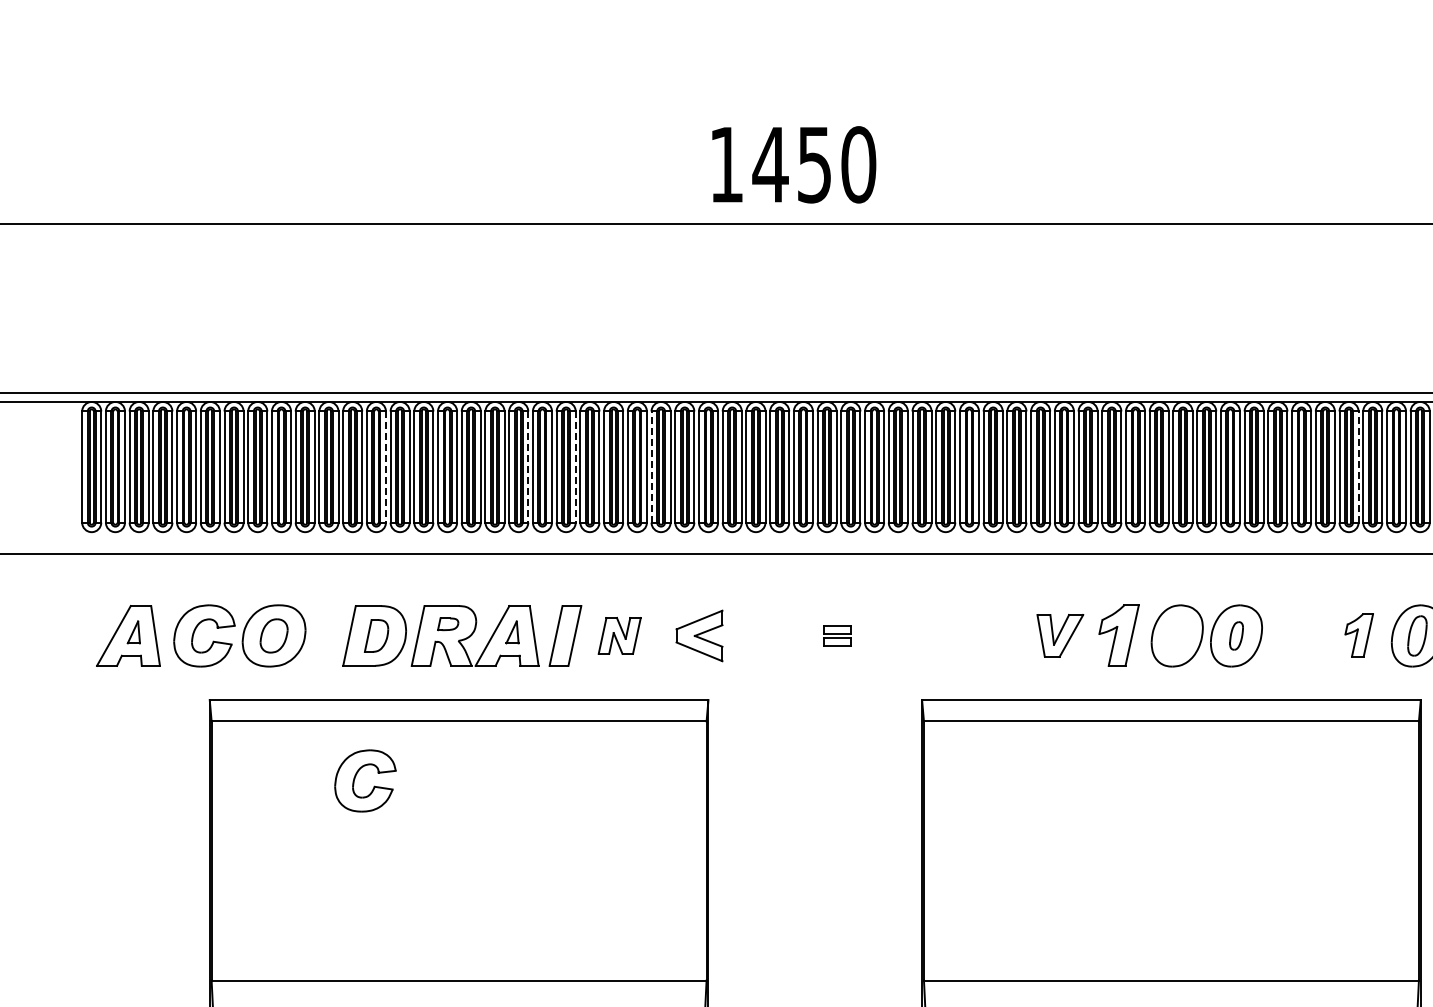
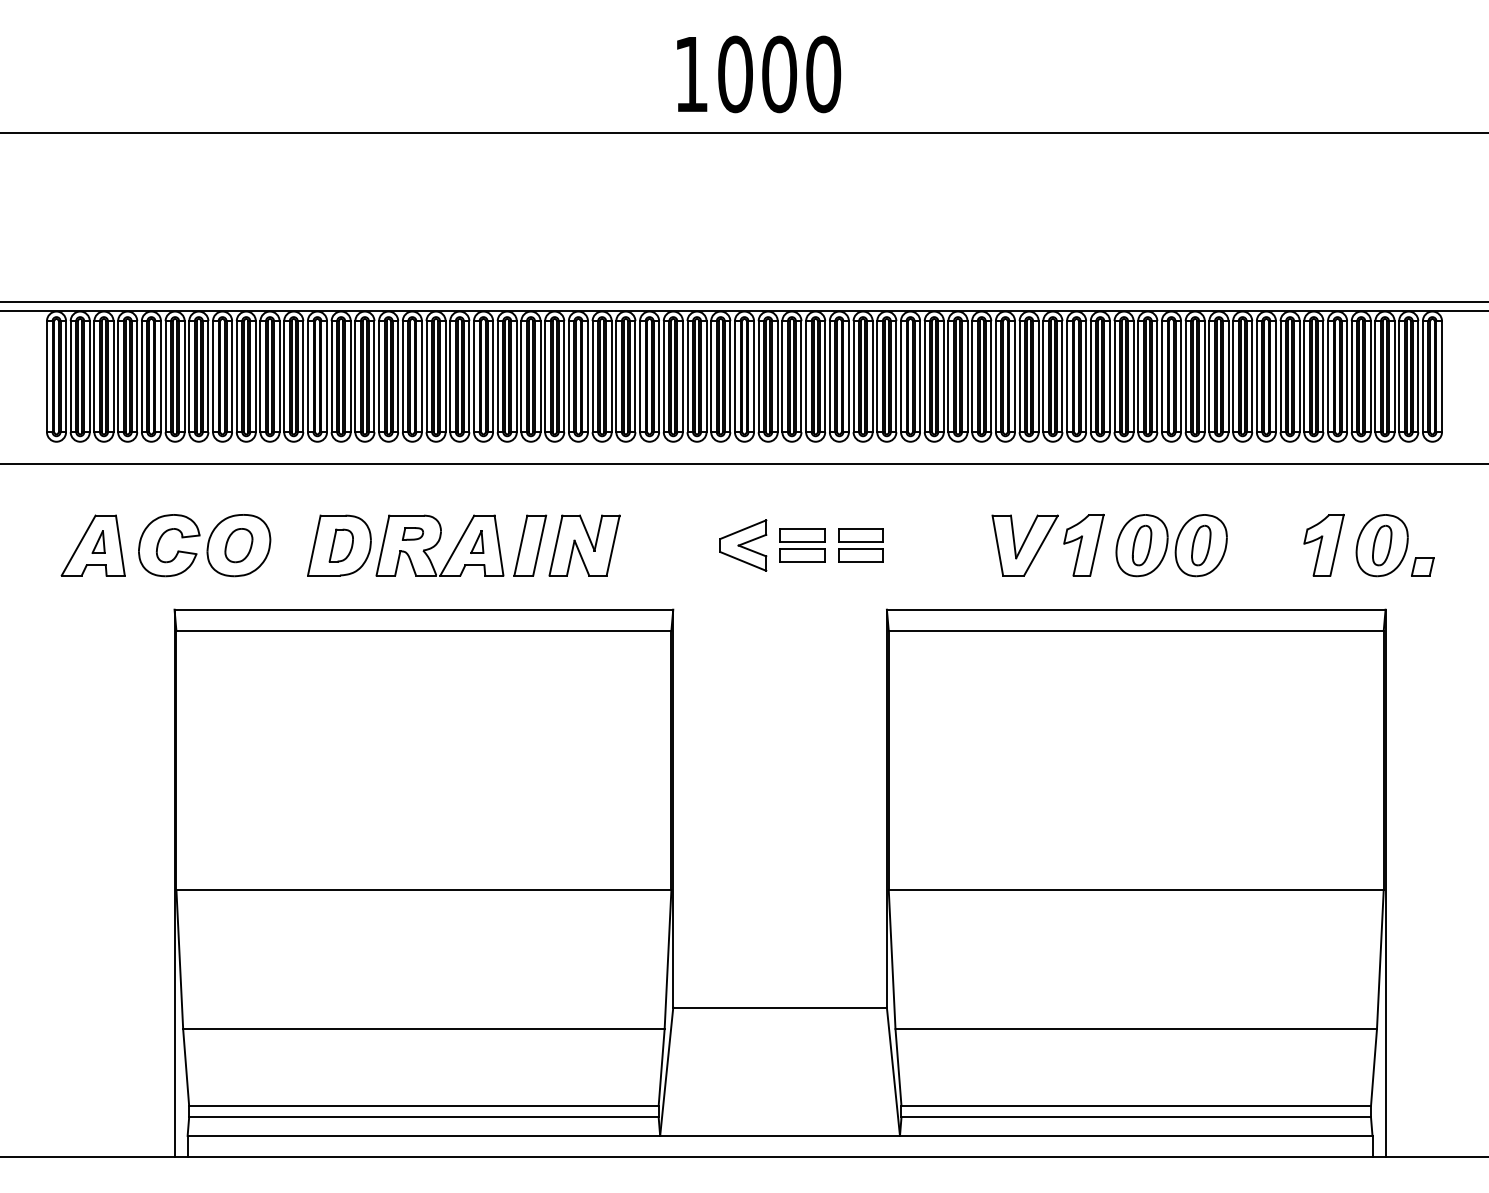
text: (791, 164) -> (756, 74), 1450 -> 1000
line: (385, 466) -> (350, 376), dashed -> solid
line: (528, 466) -> (493, 376), dashed -> solid
line: (575, 466) -> (540, 376), dashed -> solid
line: (651, 466) -> (616, 376), dashed -> solid
line: (1358, 466) -> (1323, 376), dashed -> solid
part: (1358, 634) -> (1323, 544), size x1.43
part: (619, 635) -> (584, 545), size x1.67
part: (699, 635) -> (743, 545), moved
part: (837, 635) -> (802, 545), size x1.67
part: (895, 635) -> (860, 545), added
part: (1059, 635) -> (1024, 545), size x1.43
part: (1176, 635) -> (1141, 545), added
part: (1236, 635) -> (1201, 545), size x1.43
part: (373, 785) -> (338, 695), removed

